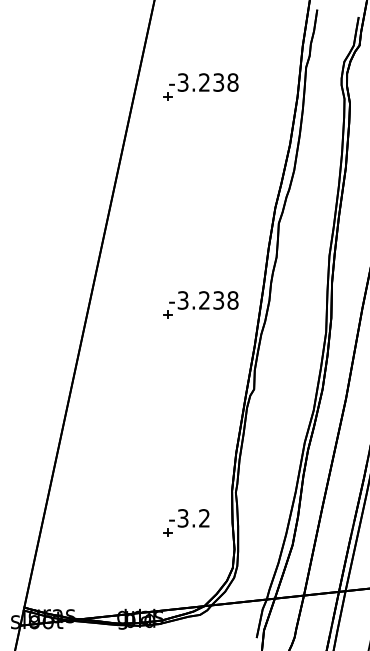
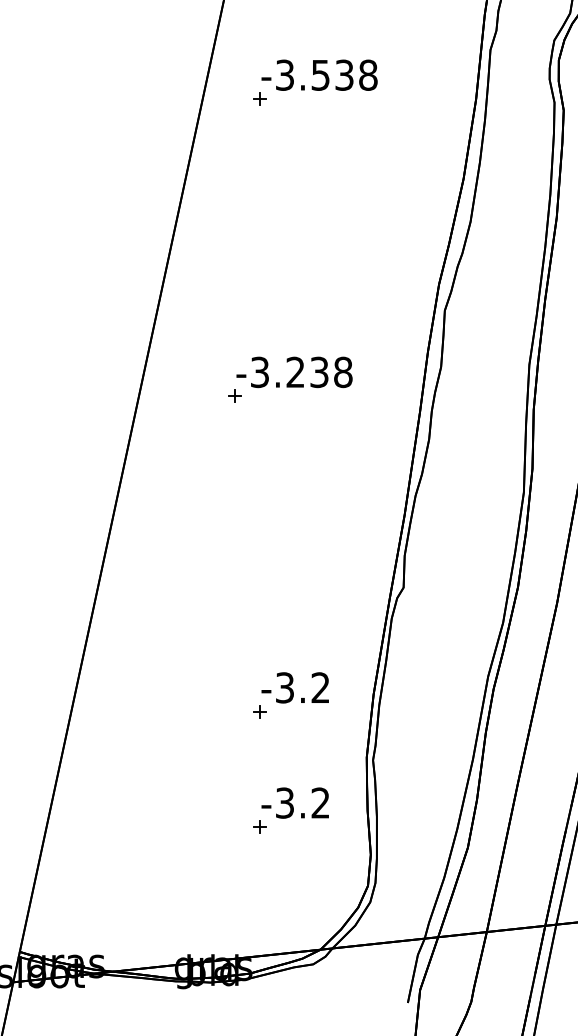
text: (204, 82) -> (320, 75), -3.238 -> -3.538
part: (200, 304) -> (288, 379), moved
part: (186, 453) -> (290, 694), added

